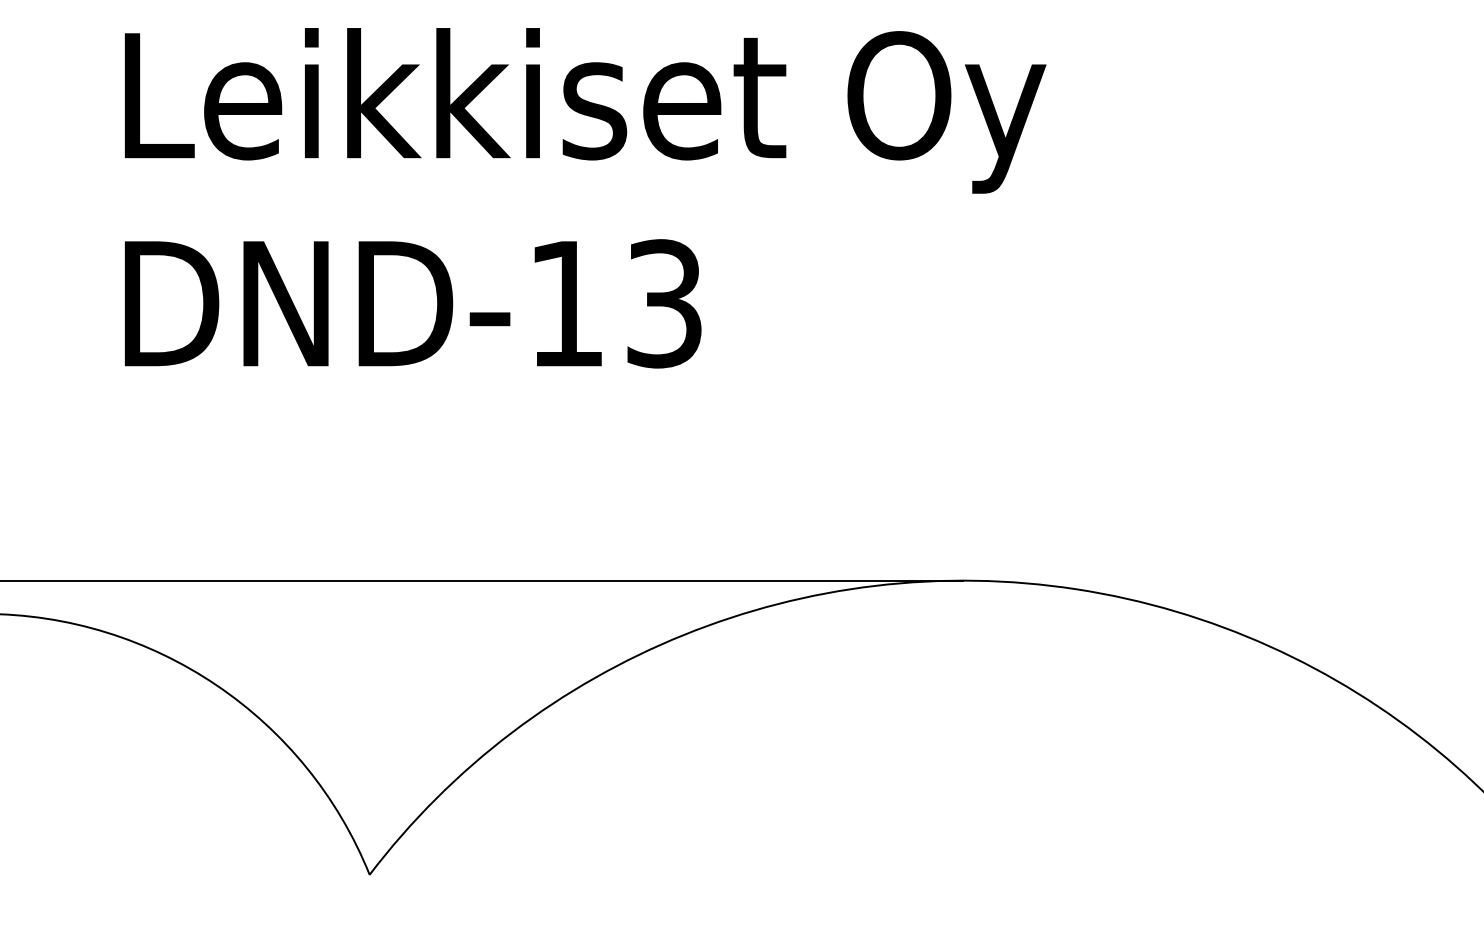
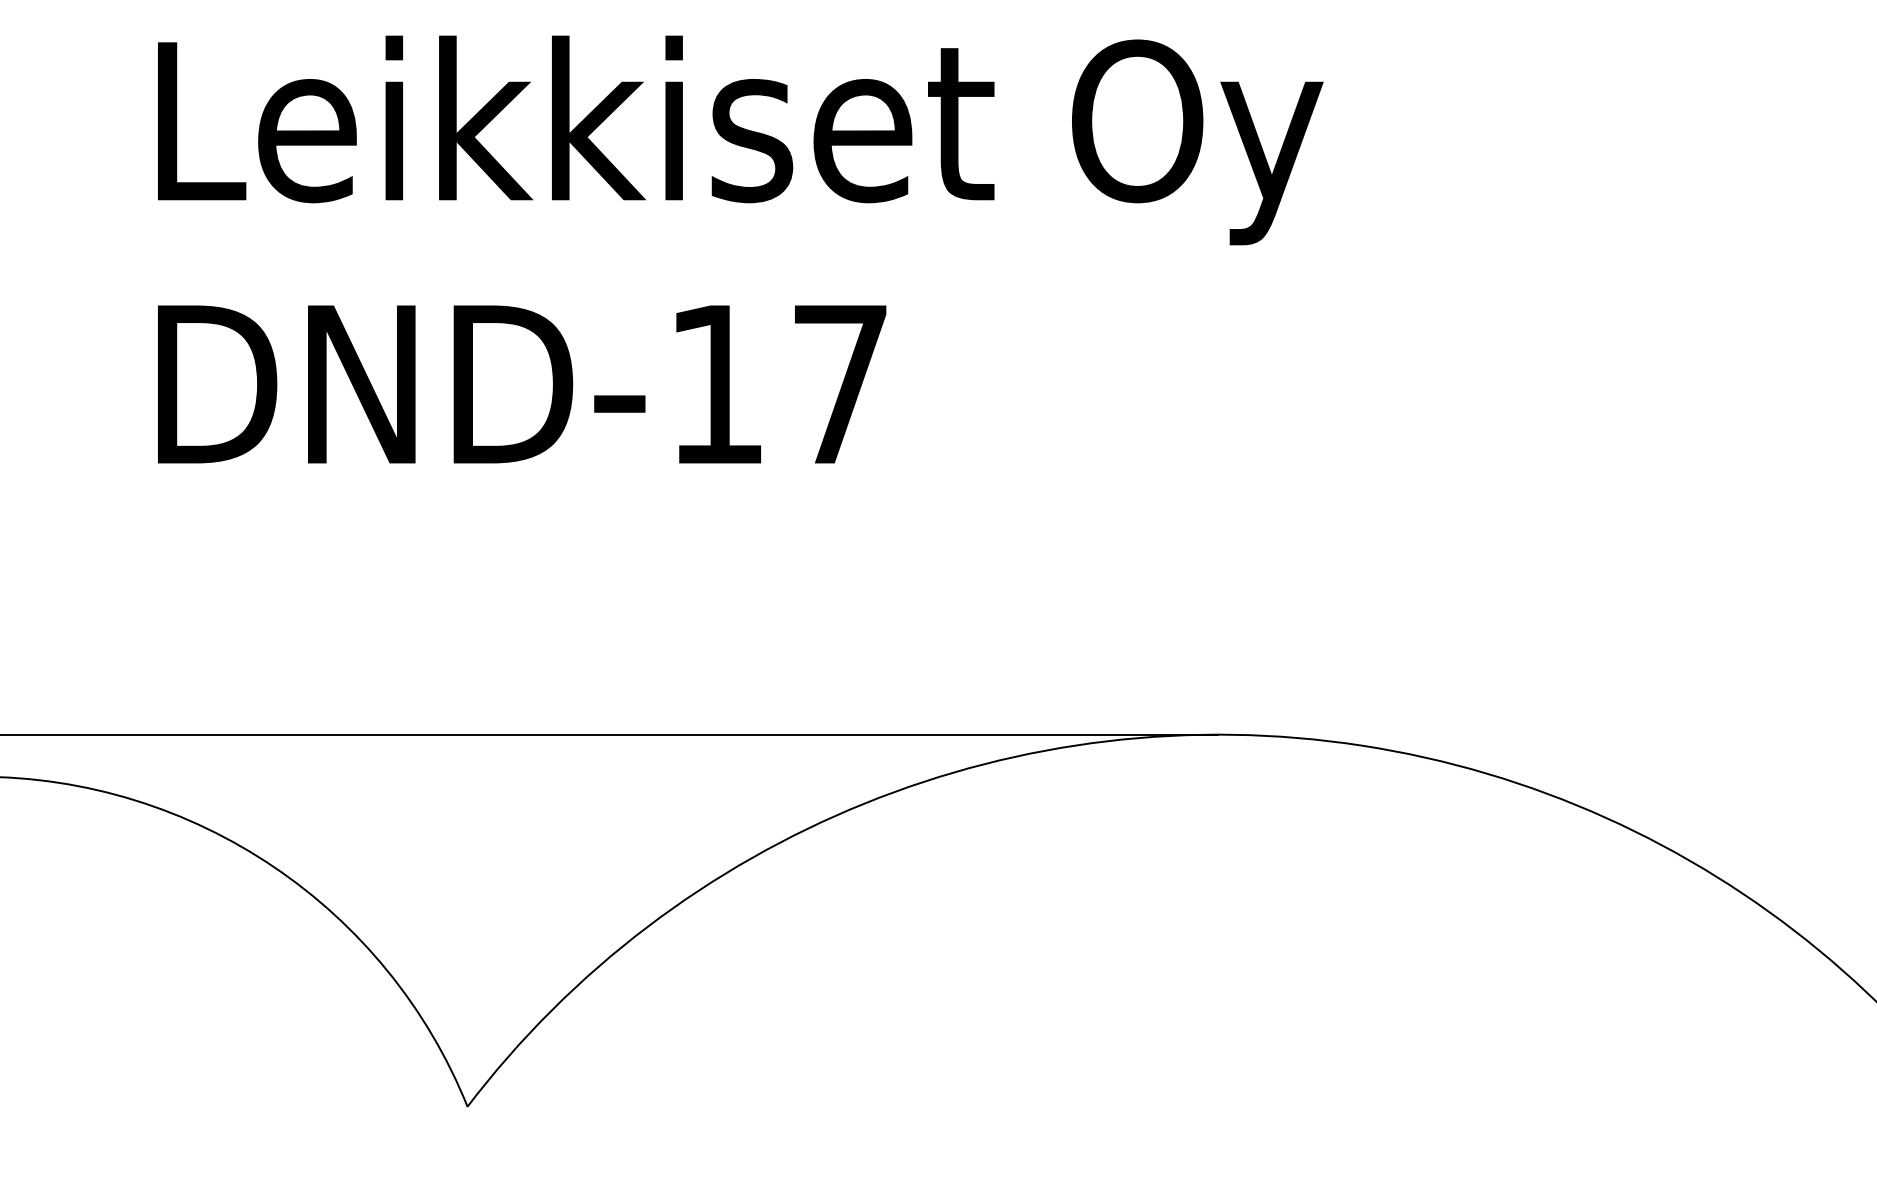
text: (664, 303) -> (840, 384), DND-13 -> DND-17

